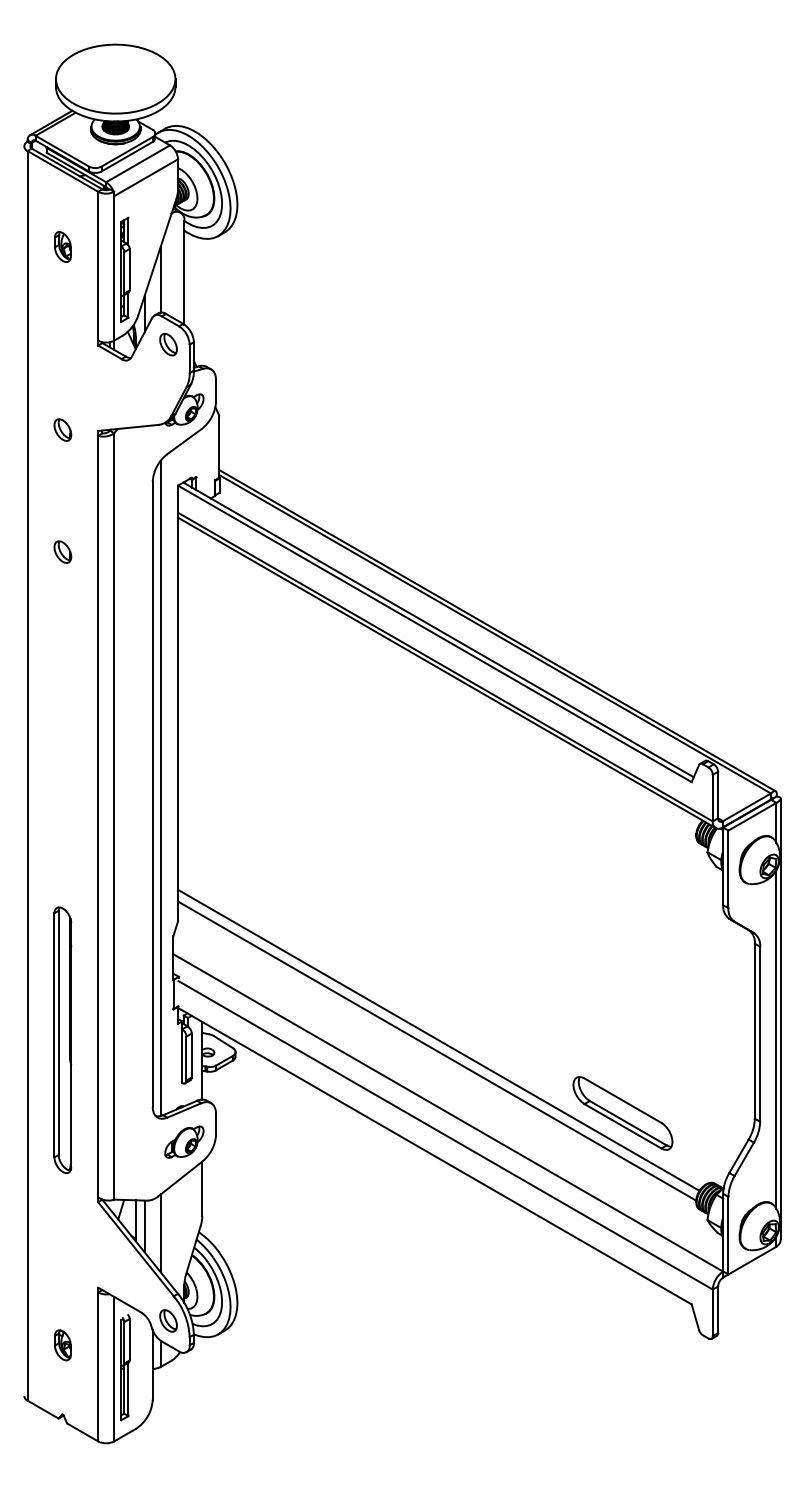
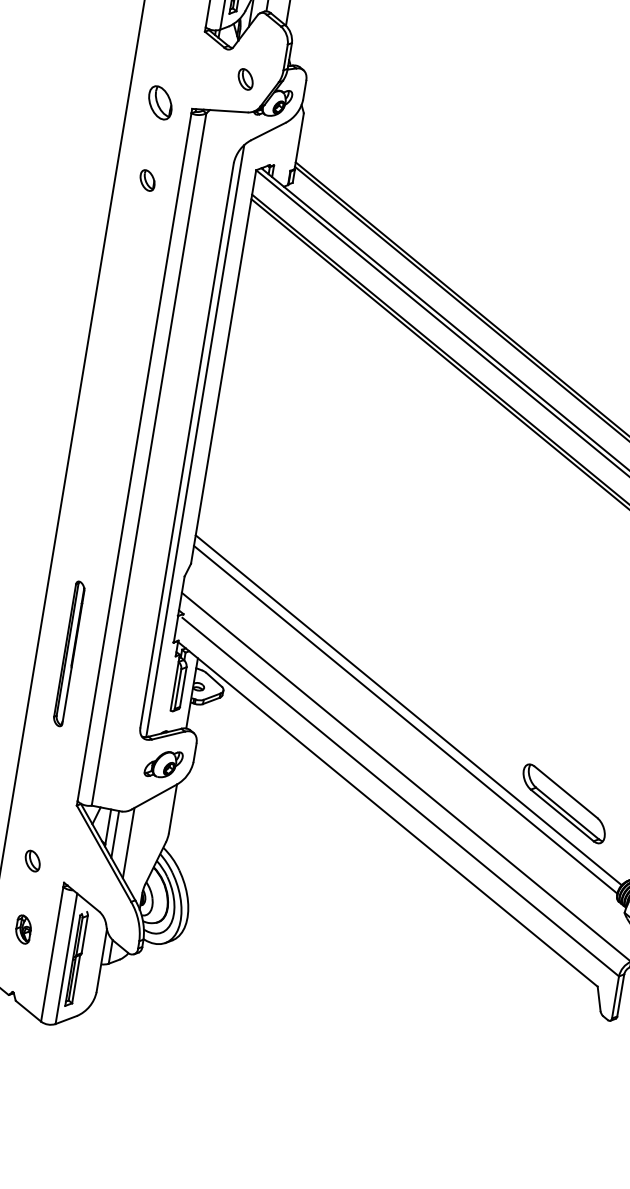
part: (168, 344) -> (245, 79), moved
part: (62, 429) -> (160, 102), size x1.6
part: (62, 551) -> (147, 179), moved
part: (62, 1039) -> (68, 653), size x0.6
part: (168, 1320) -> (32, 860), moved

